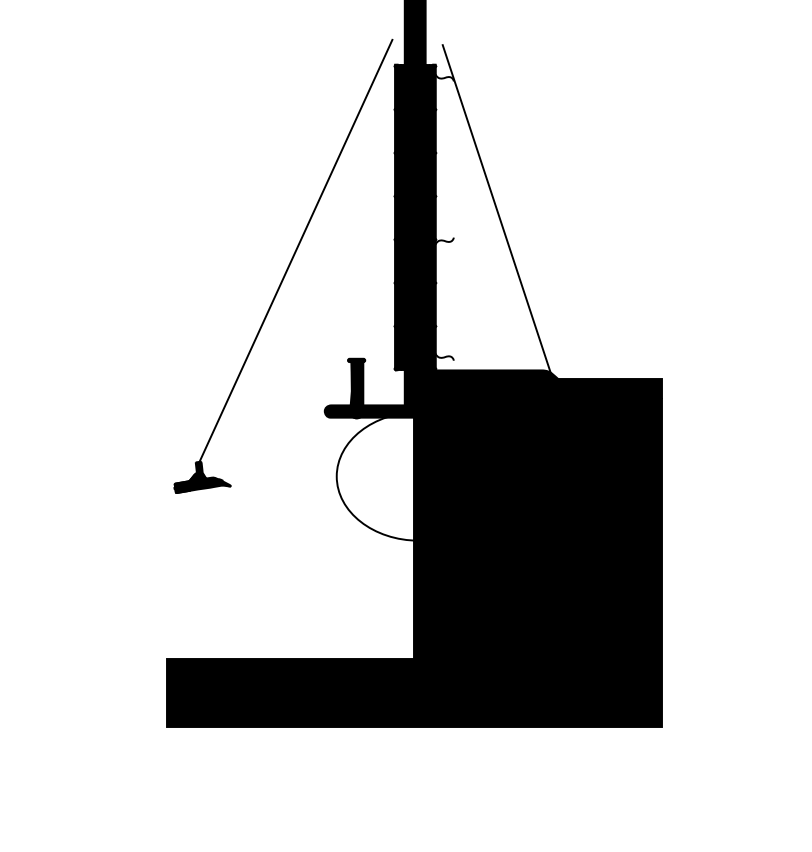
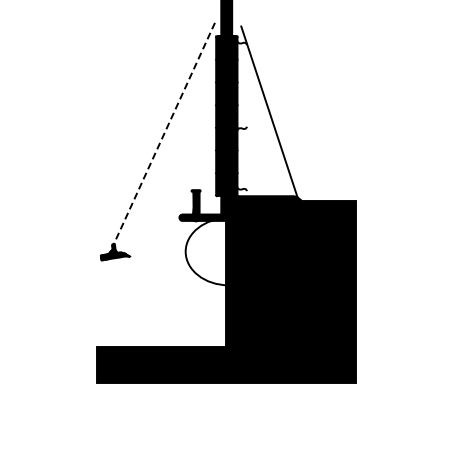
line: (294, 252) -> (163, 134), solid -> dashed

